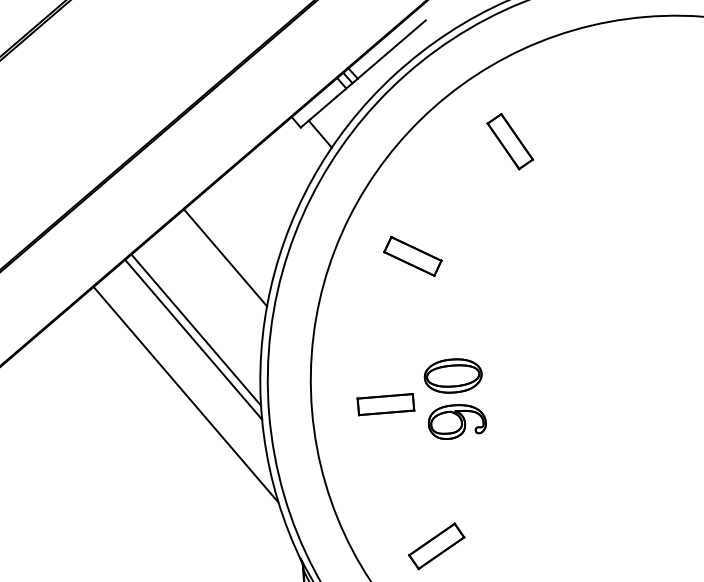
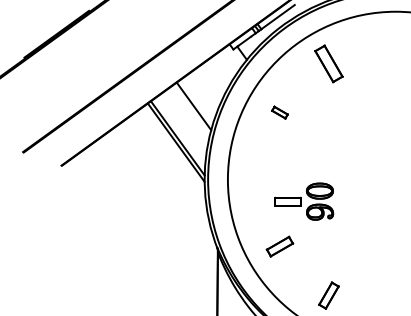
part: (509, 141) -> (328, 63), size x1.4
part: (411, 255) -> (279, 112), size x0.6
line: (185, 394) -> (170, 167), removed
part: (421, 401) -> (304, 201), moved

